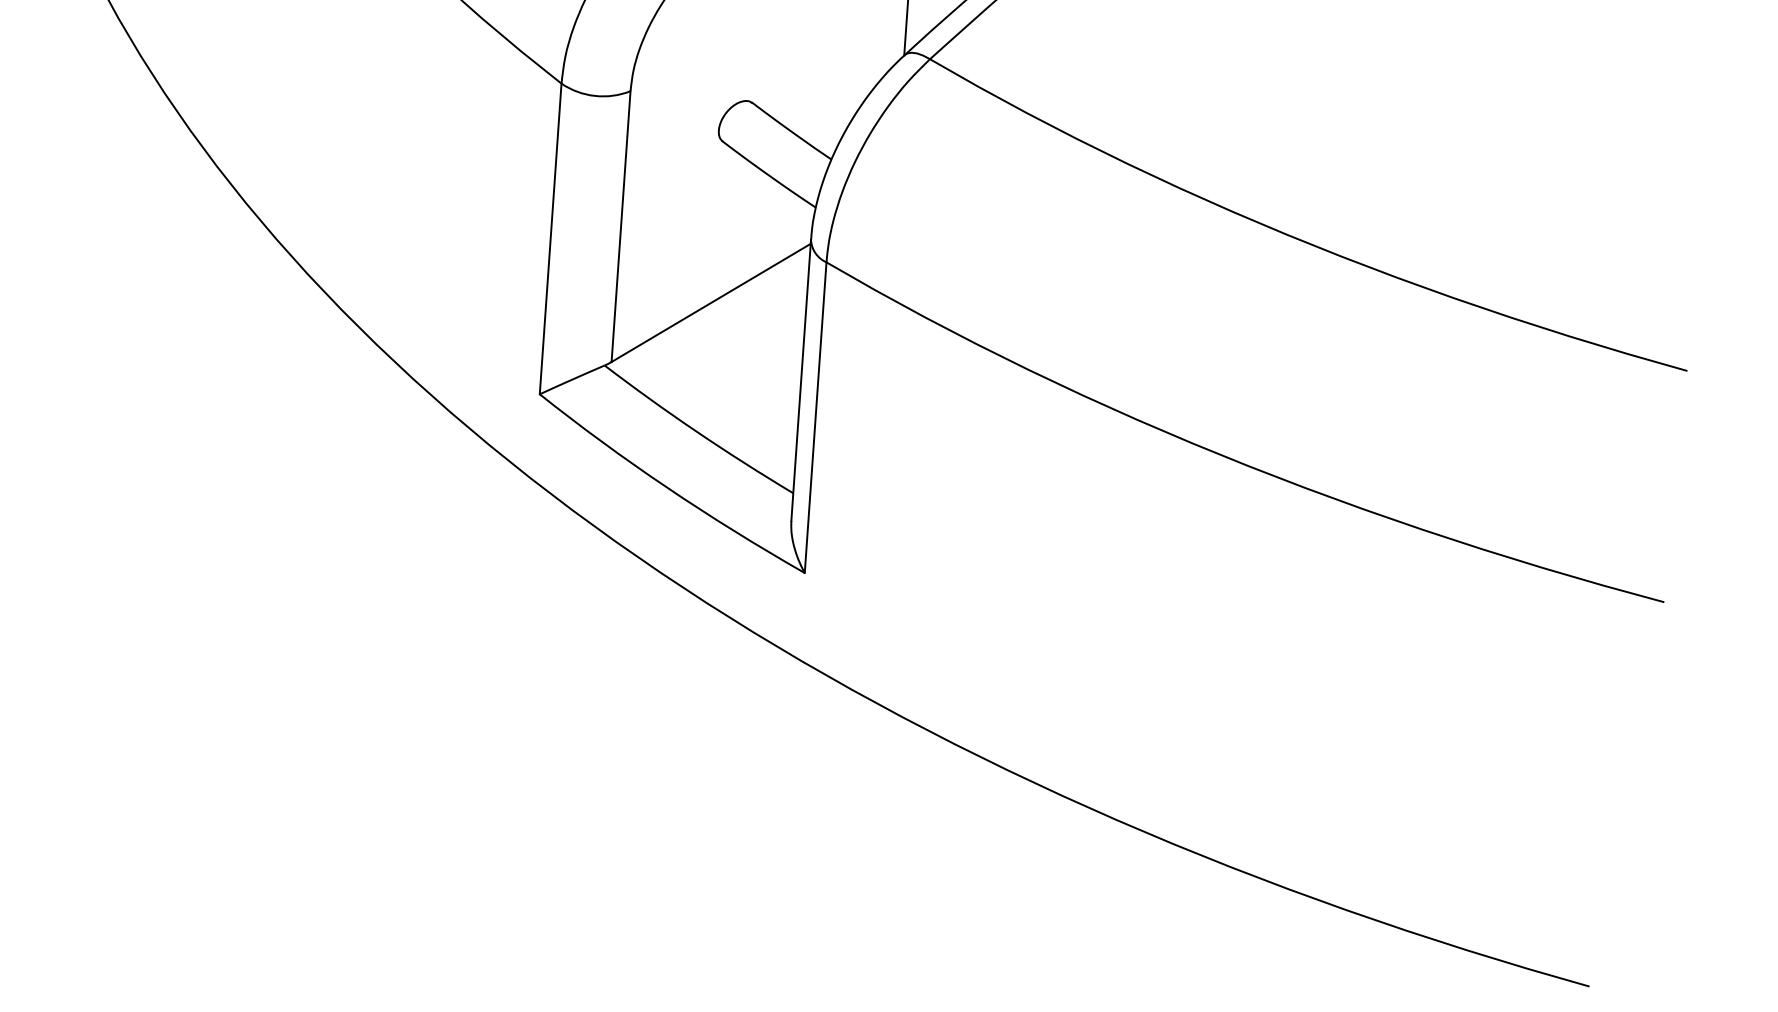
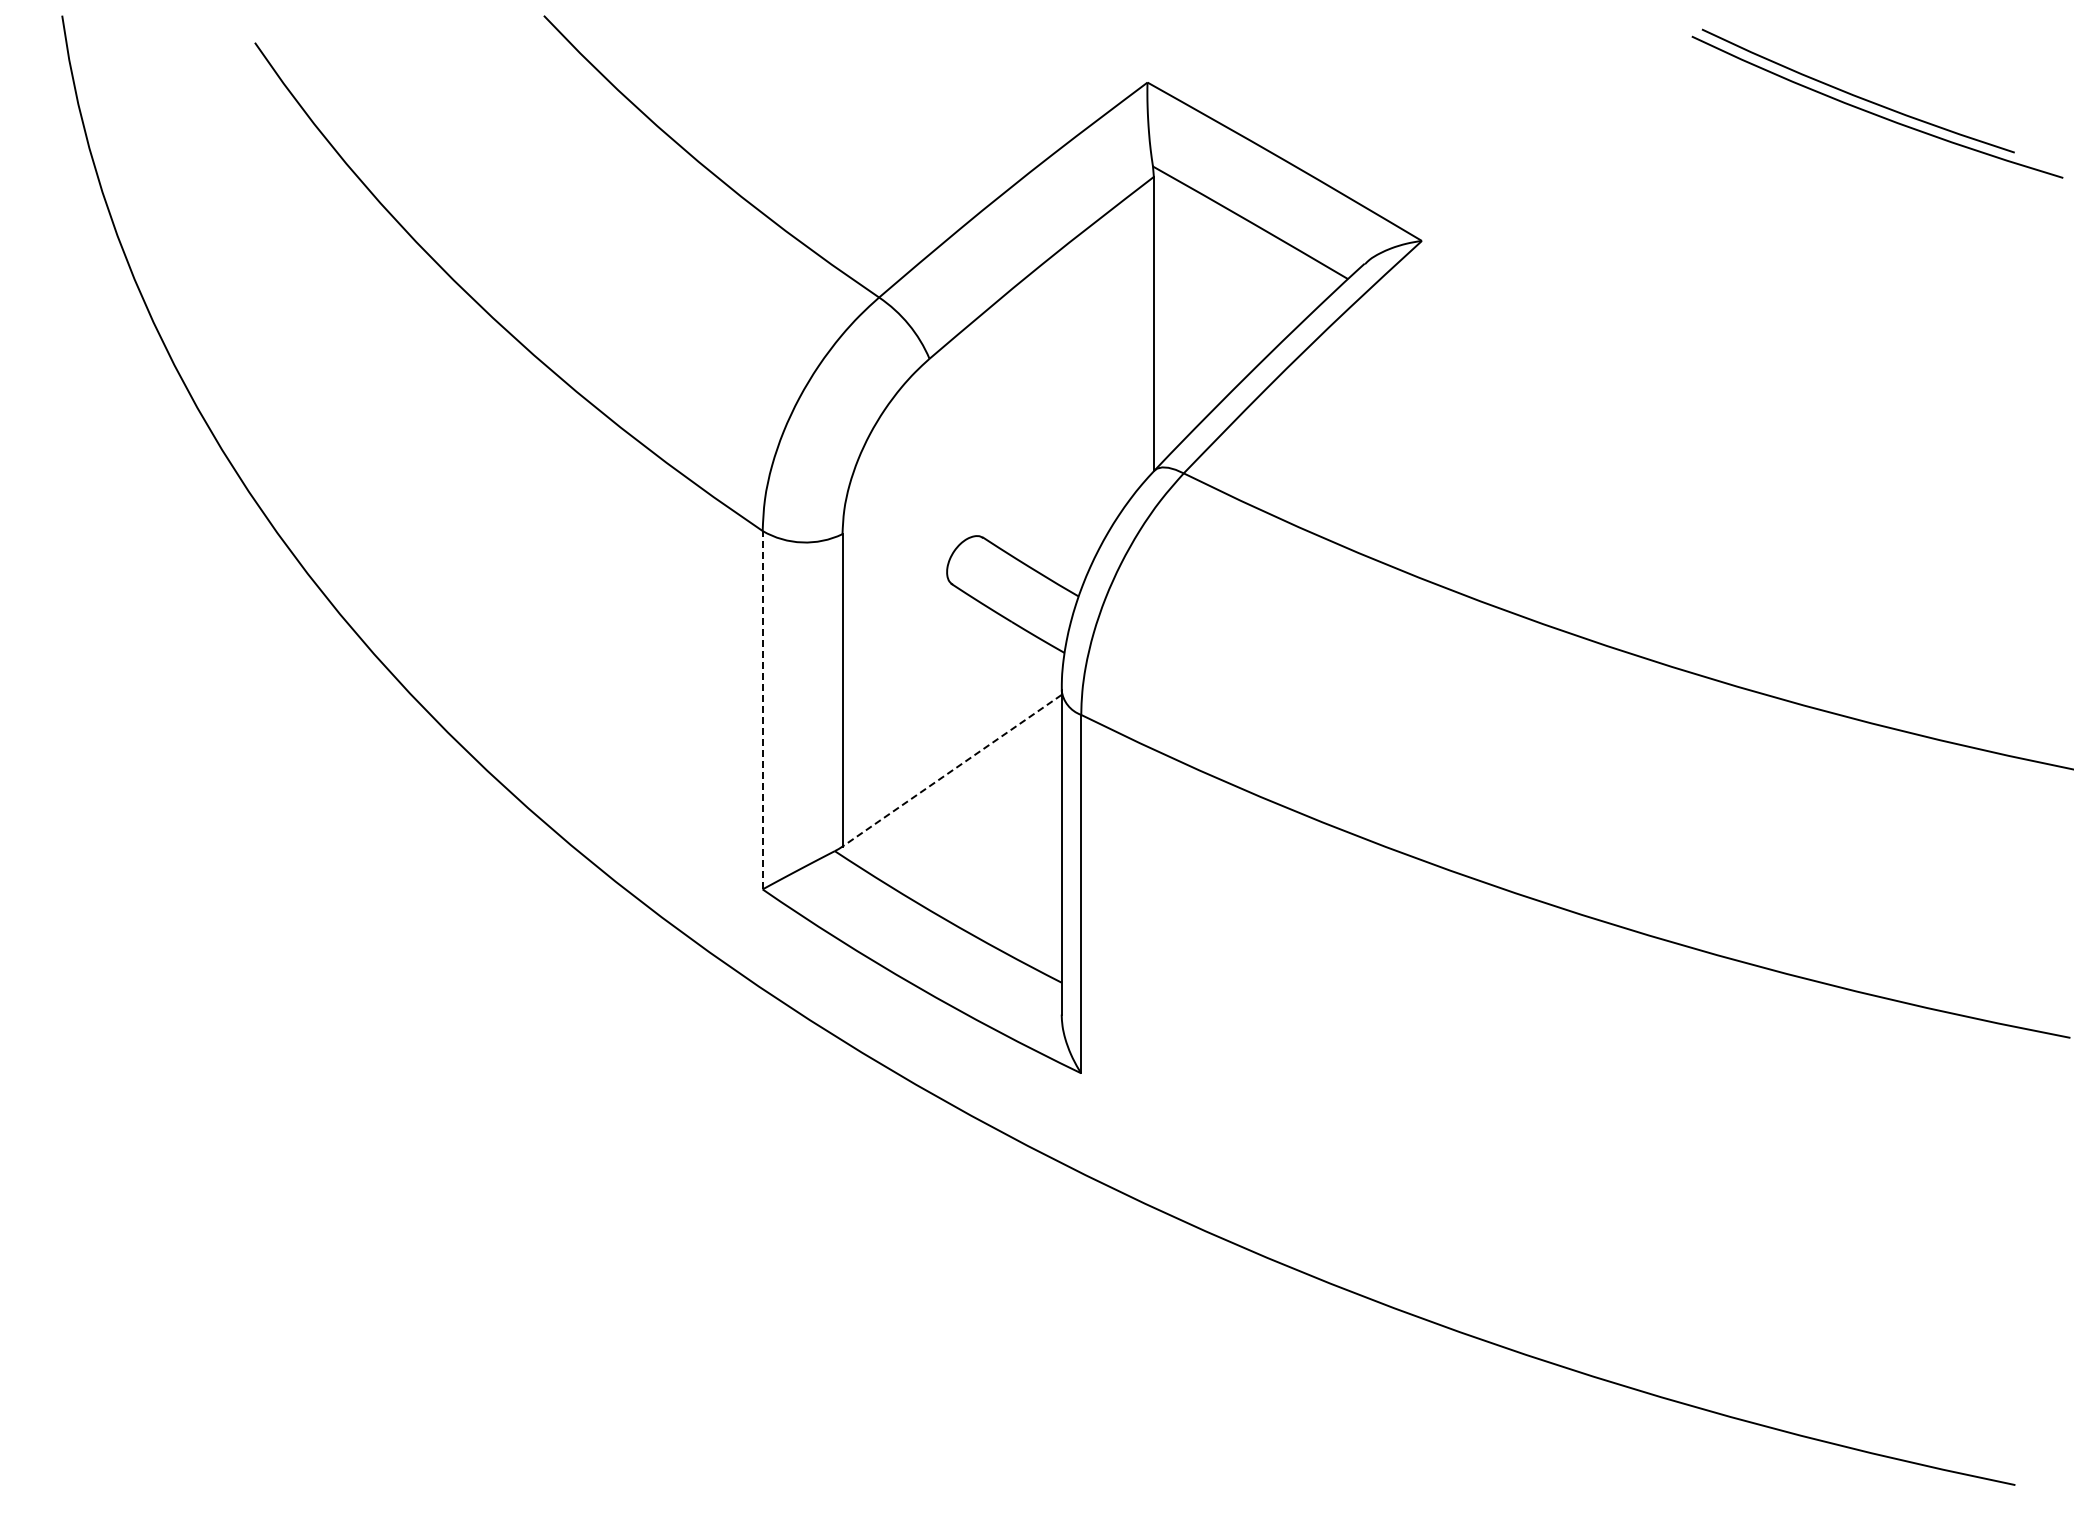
line: (550, 238) -> (762, 709), solid -> dashed
line: (710, 303) -> (951, 771), solid -> dashed

